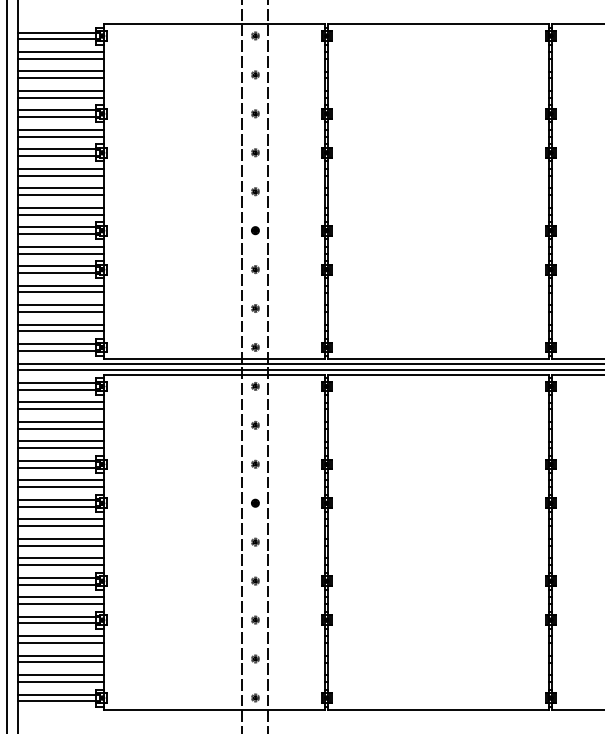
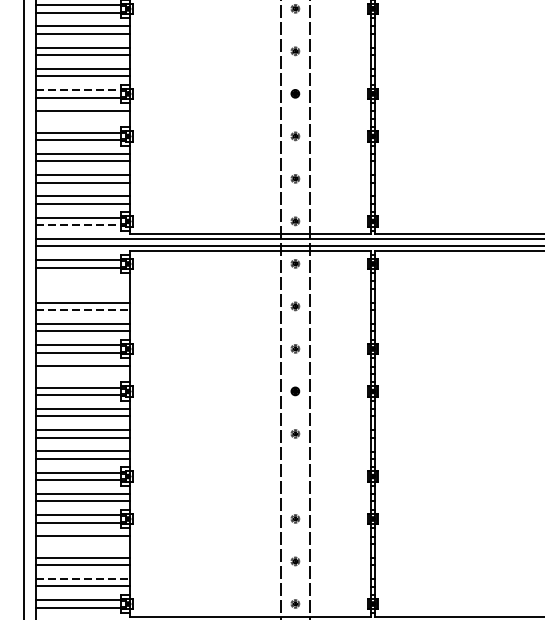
line: (56, 227) -> (78, 90), solid -> dashed
line: (60, 253) -> (82, 118), removed
line: (56, 350) -> (78, 224), solid -> dashed
line: (60, 402) -> (82, 281), removed
line: (60, 409) -> (82, 289), removed
line: (61, 428) -> (83, 309), solid -> dashed
line: (60, 487) -> (82, 374), removed
part: (255, 580) -> (295, 475), removed
line: (60, 642) -> (82, 543), removed
line: (61, 675) -> (83, 579), solid -> dashed

